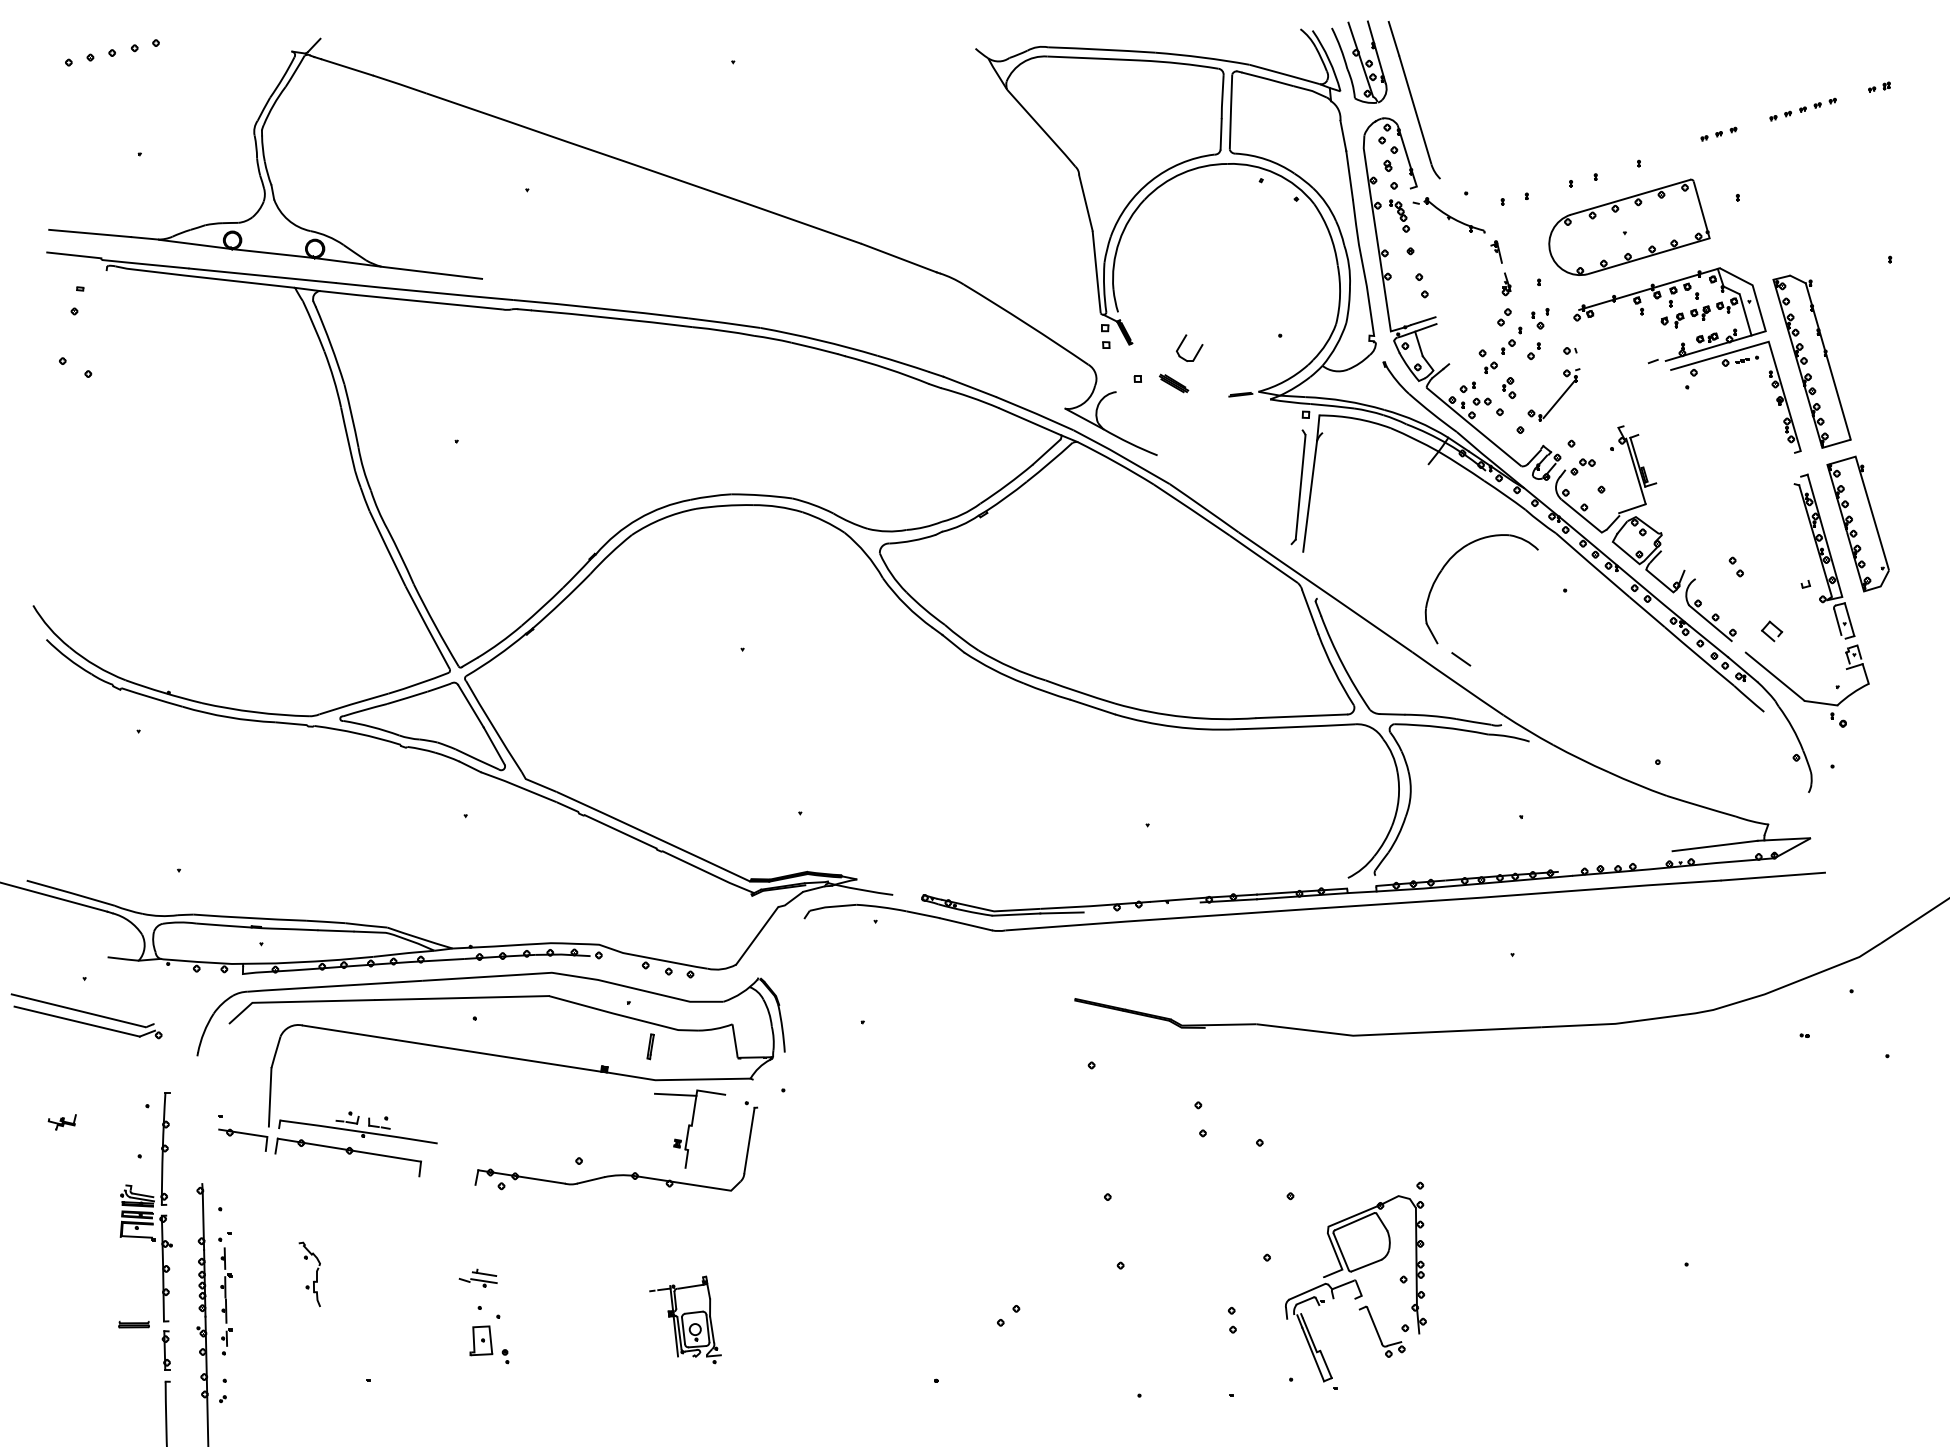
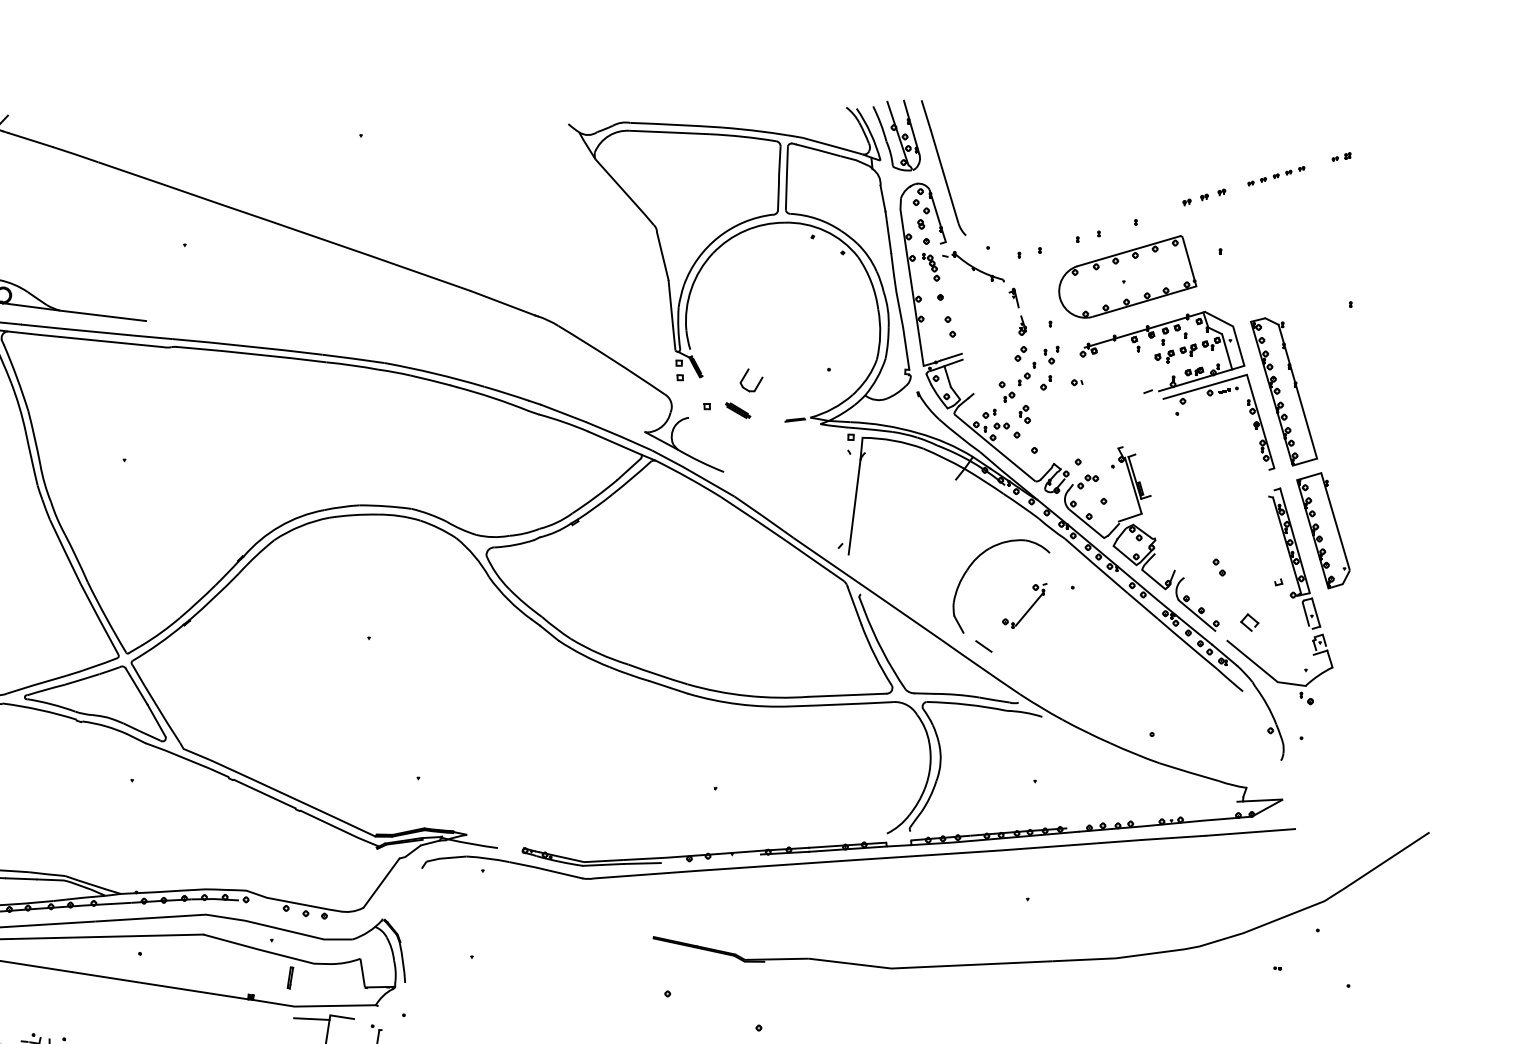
part: (1718, 133) -> (1203, 196), size x1.4
part: (1558, 398) -> (1028, 609), moved
line: (1300, 487) -> (846, 499), removed
line: (1714, 845) -> (1200, 805), removed

